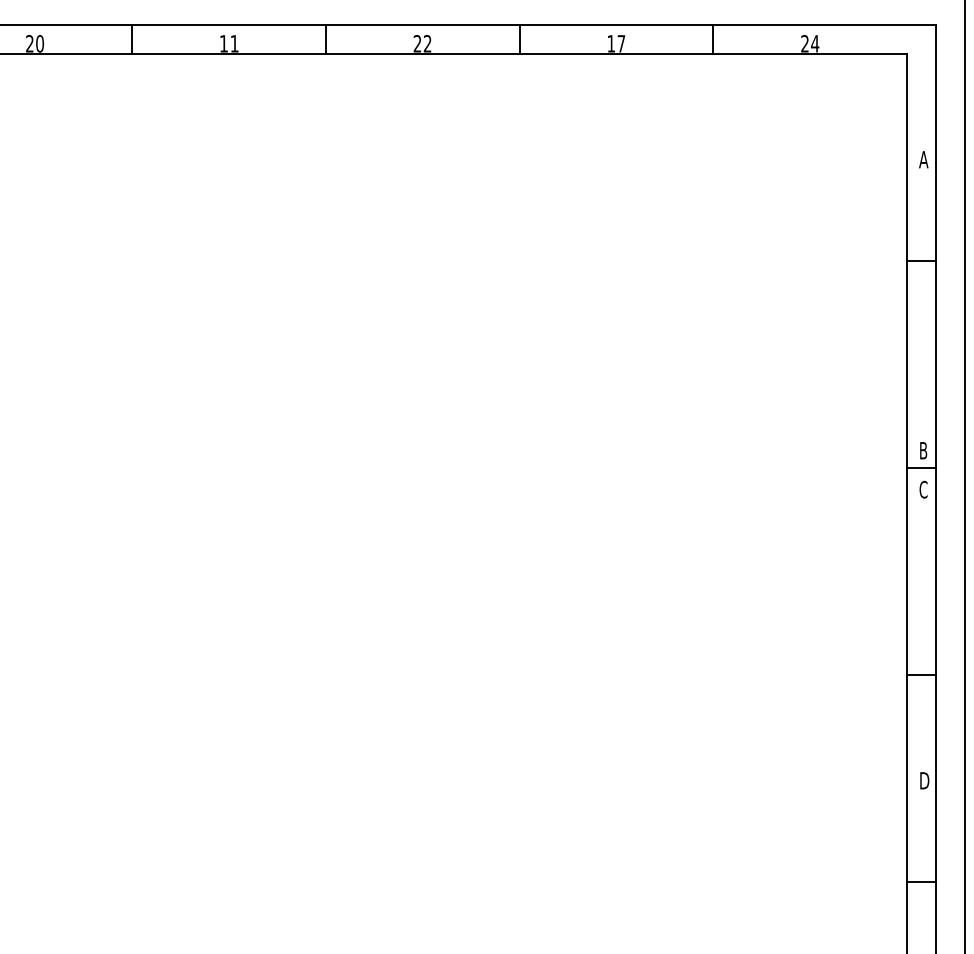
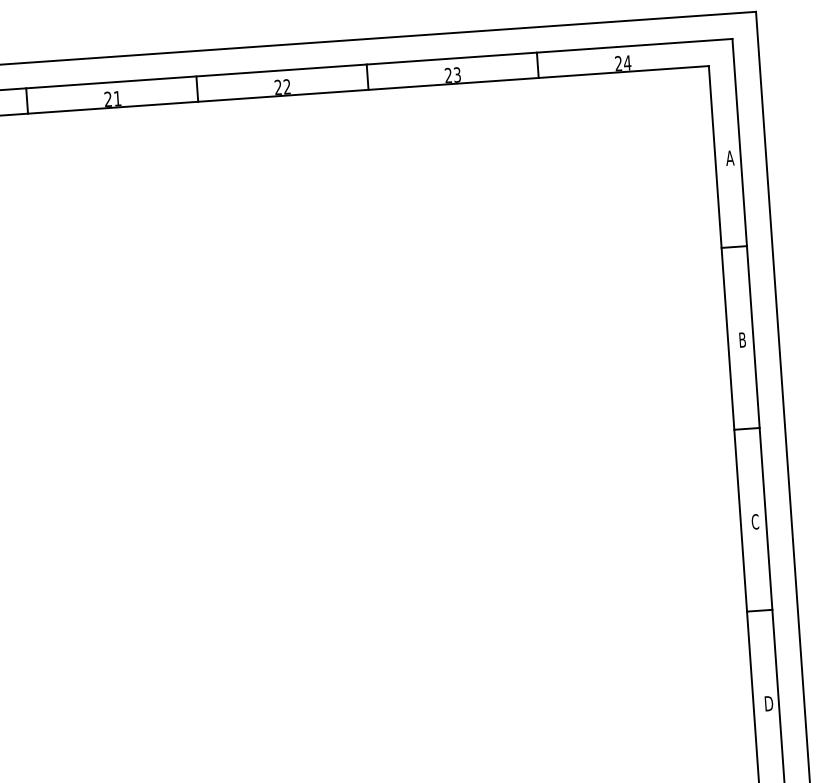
text: (223, 43) -> (107, 99), 11 -> 21
text: (616, 43) -> (453, 74), 17 -> 23
text: (923, 450) -> (742, 339), moved
text: (923, 489) -> (755, 521), moved

